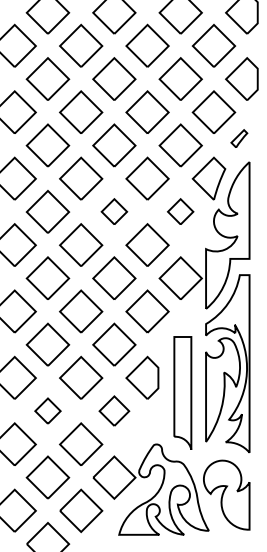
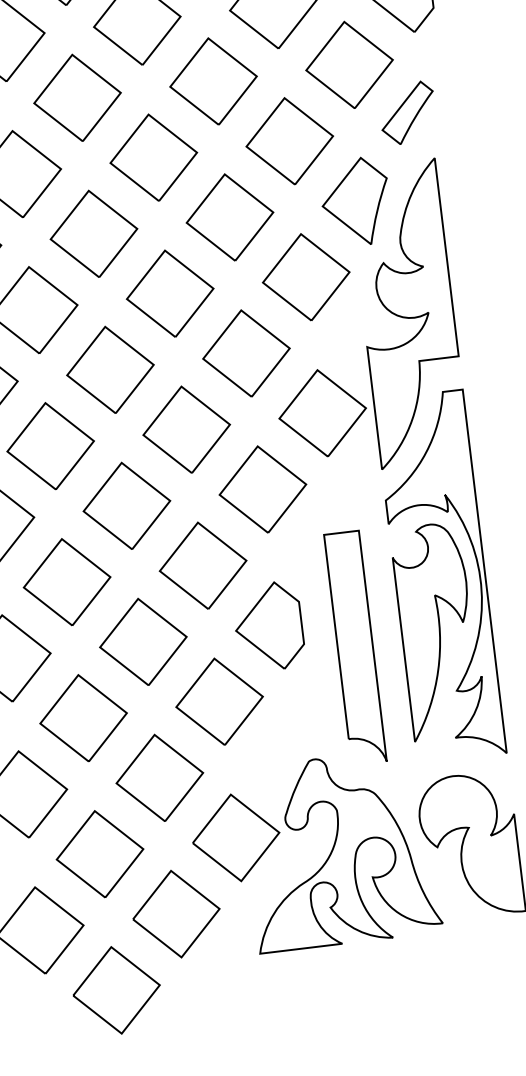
part: (239, 138) -> (408, 112), size x1.67
part: (114, 211) -> (170, 292), size x1.67
part: (180, 211) -> (305, 276), size x1.67
part: (47, 410) -> (82, 716), size x1.67
part: (114, 410) -> (219, 700), size x1.43

